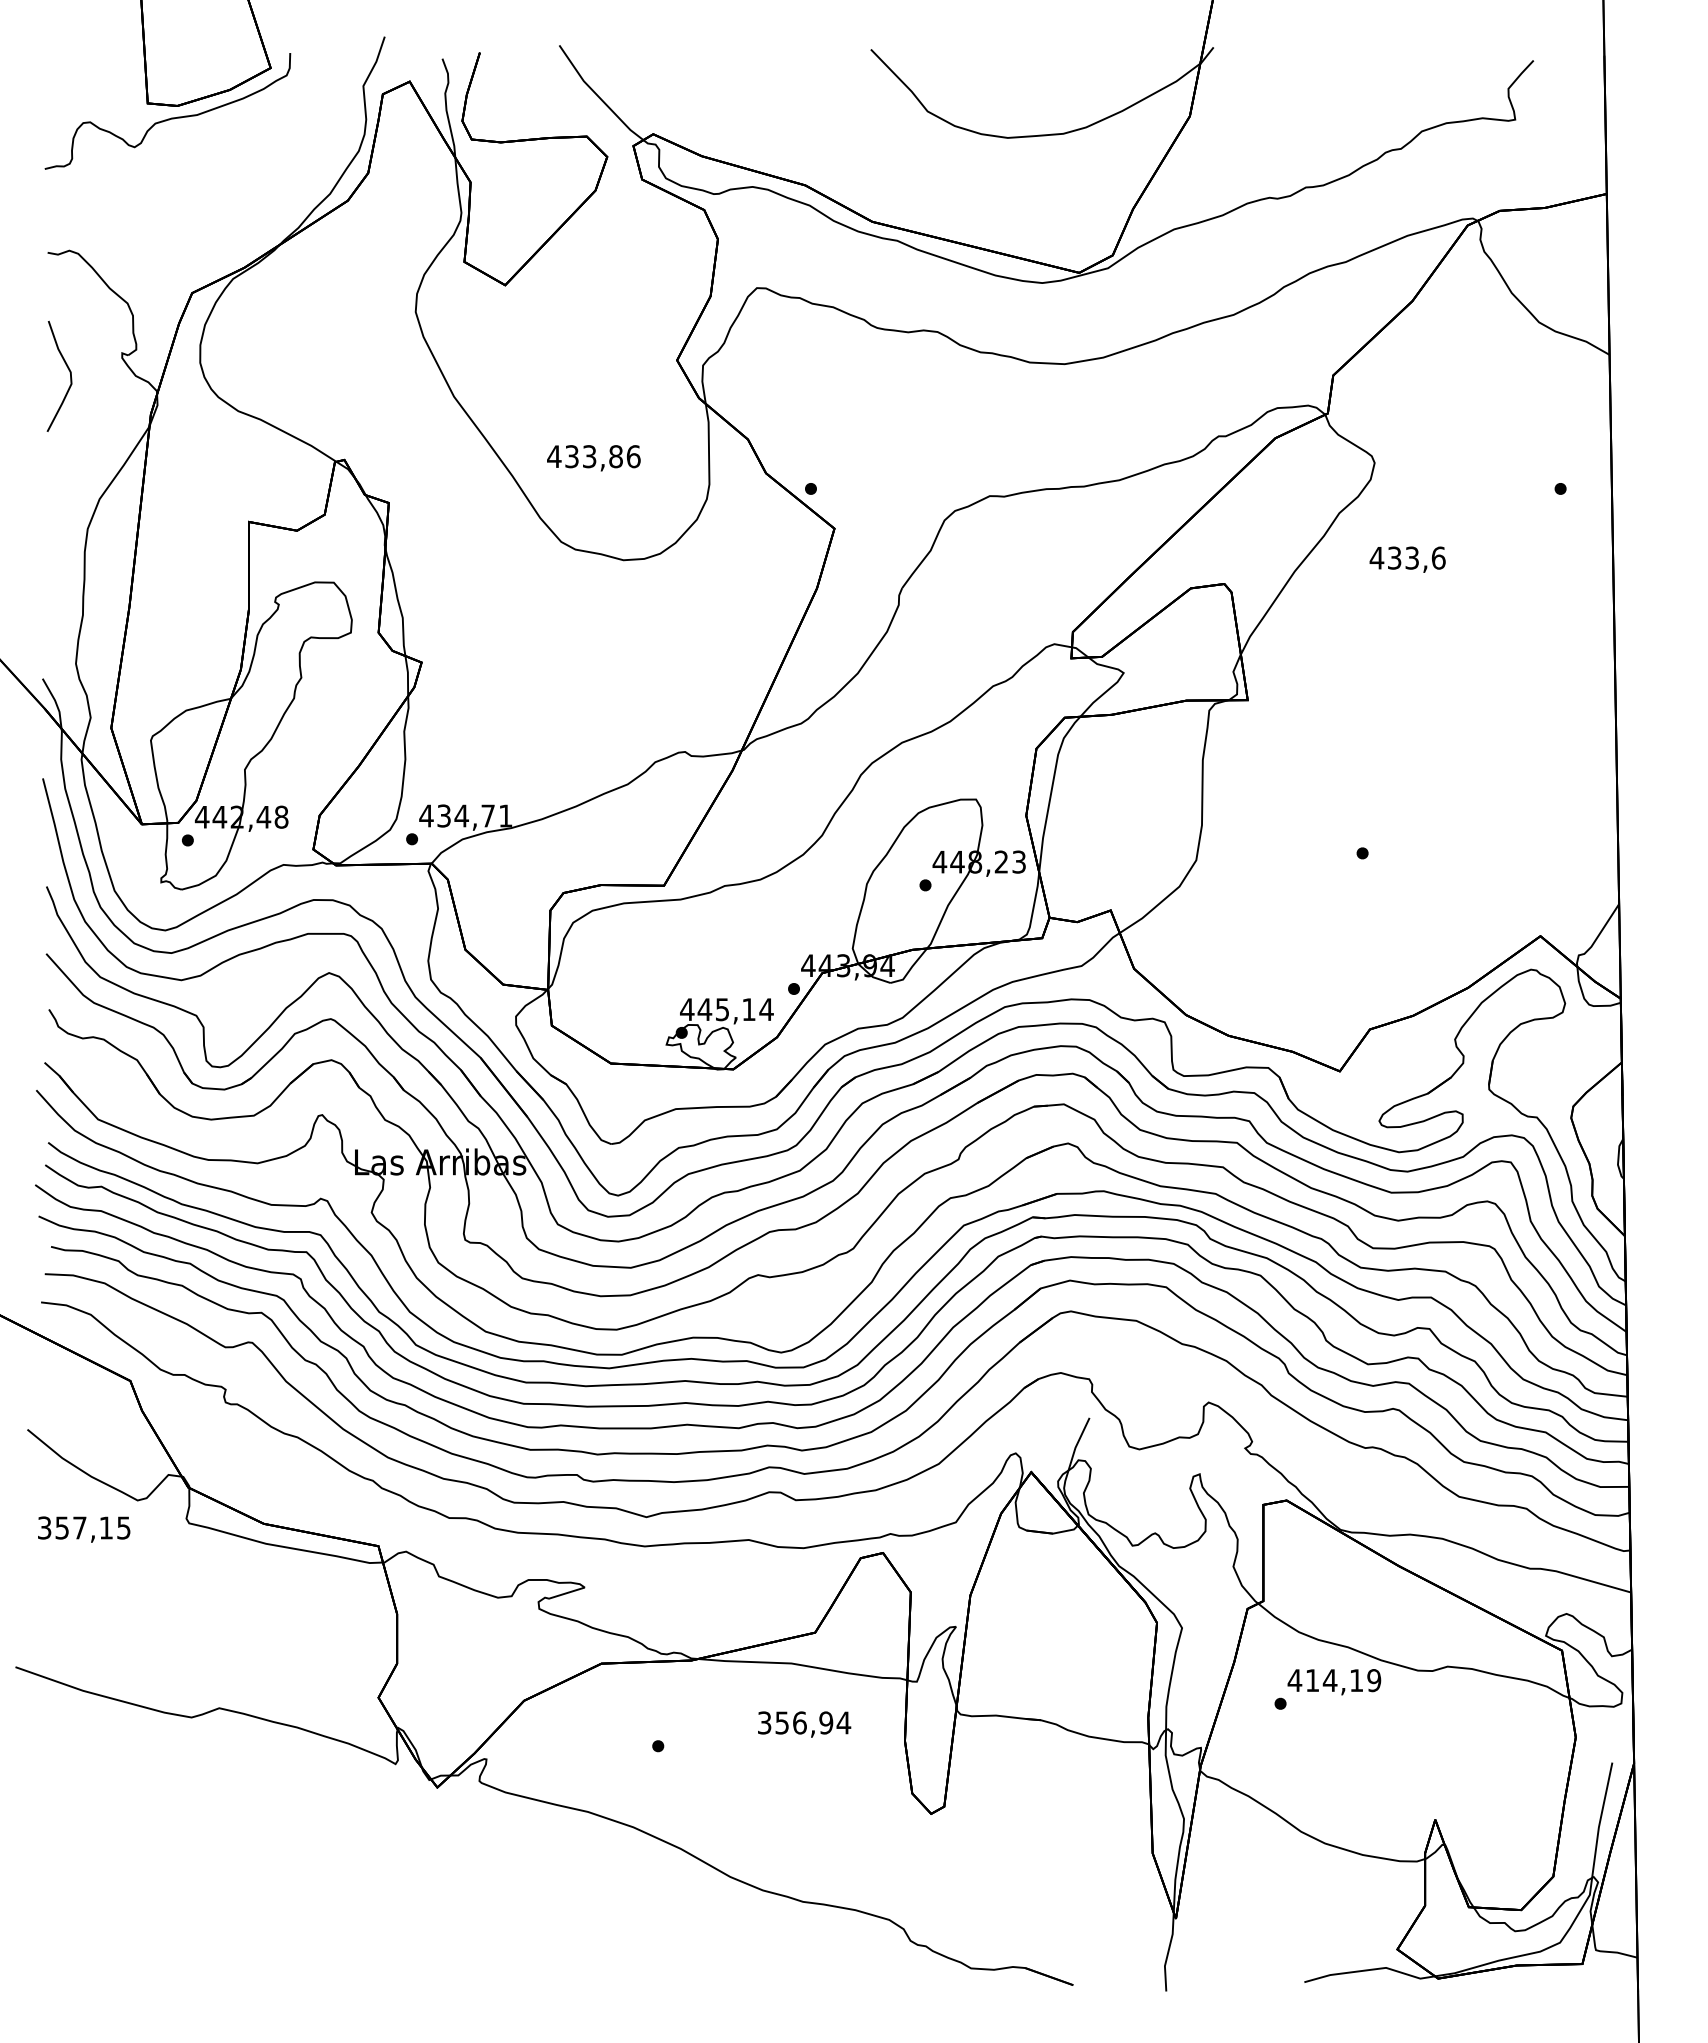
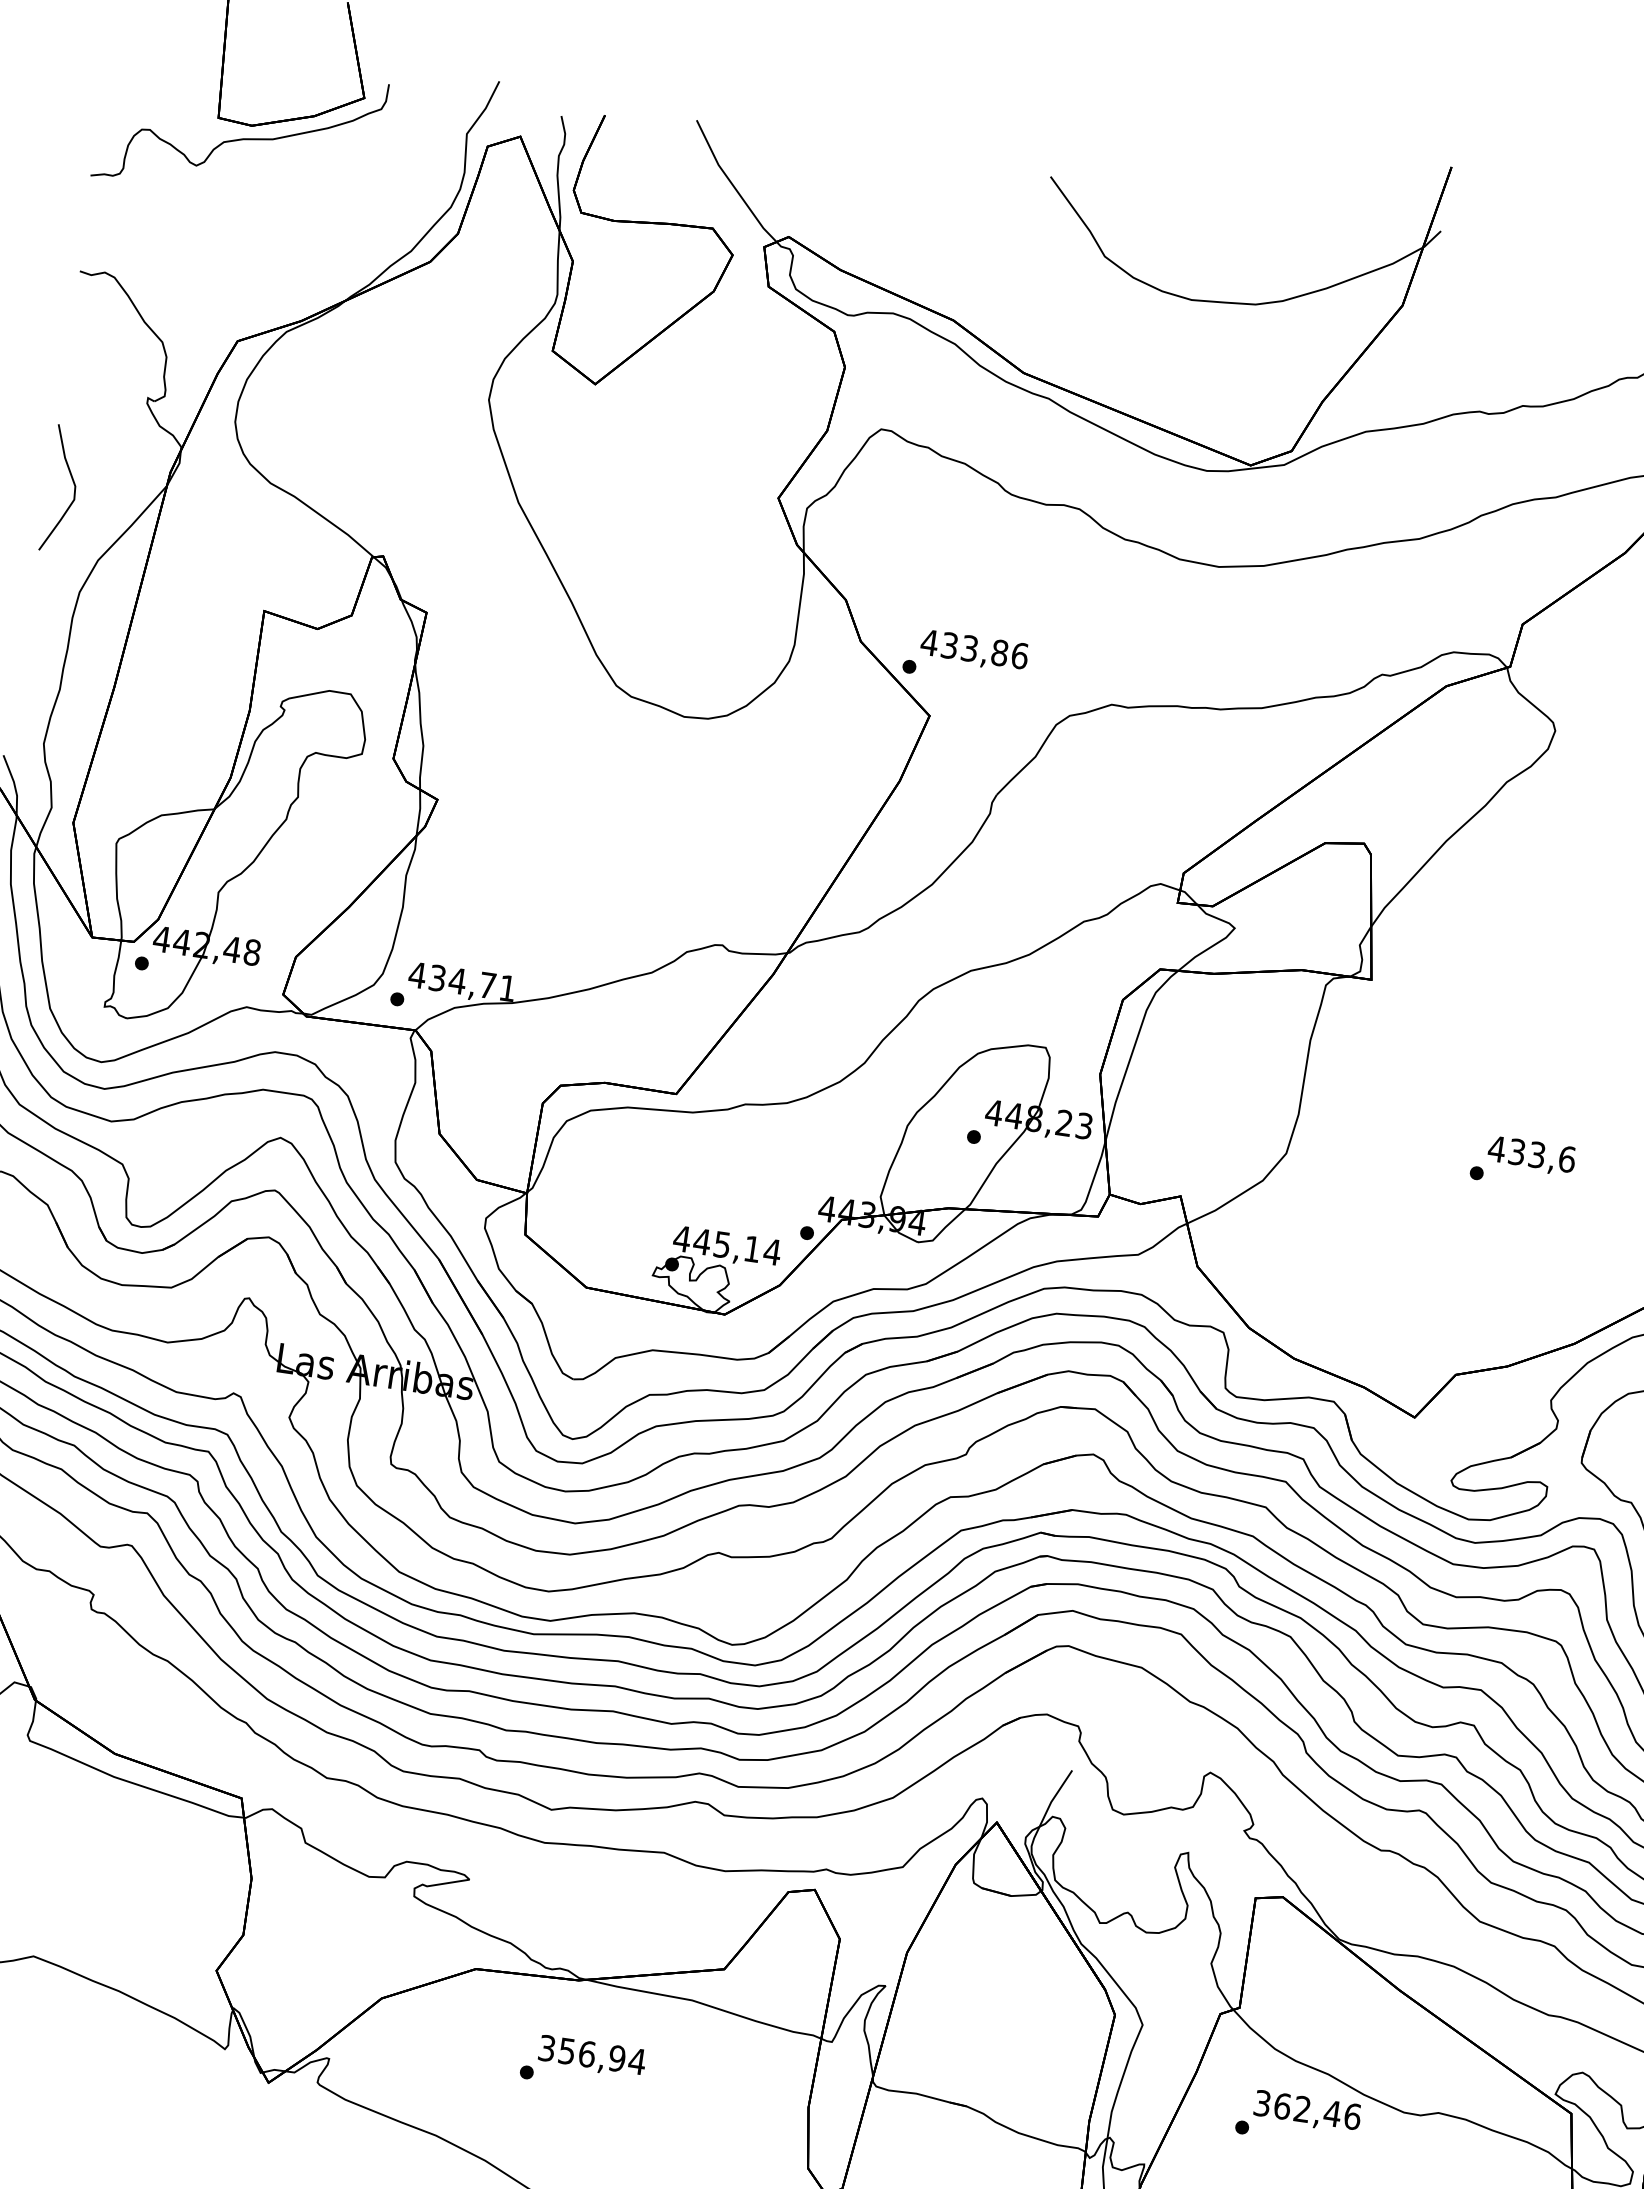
curve: (68, 370) -> (73, 483), moved
text: (593, 458) -> (973, 651), moved
text: (1407, 559) -> (1531, 1155), moved
text: (1334, 1680) -> (1307, 2109), 414,19 -> 362,46
text: (804, 1724) -> (592, 2056), moved

